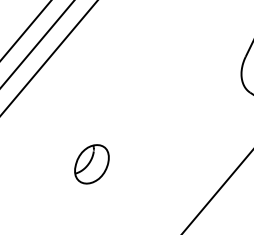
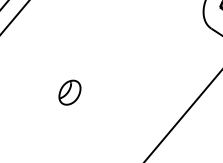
part: (91, 164) -> (69, 92), size x0.7

